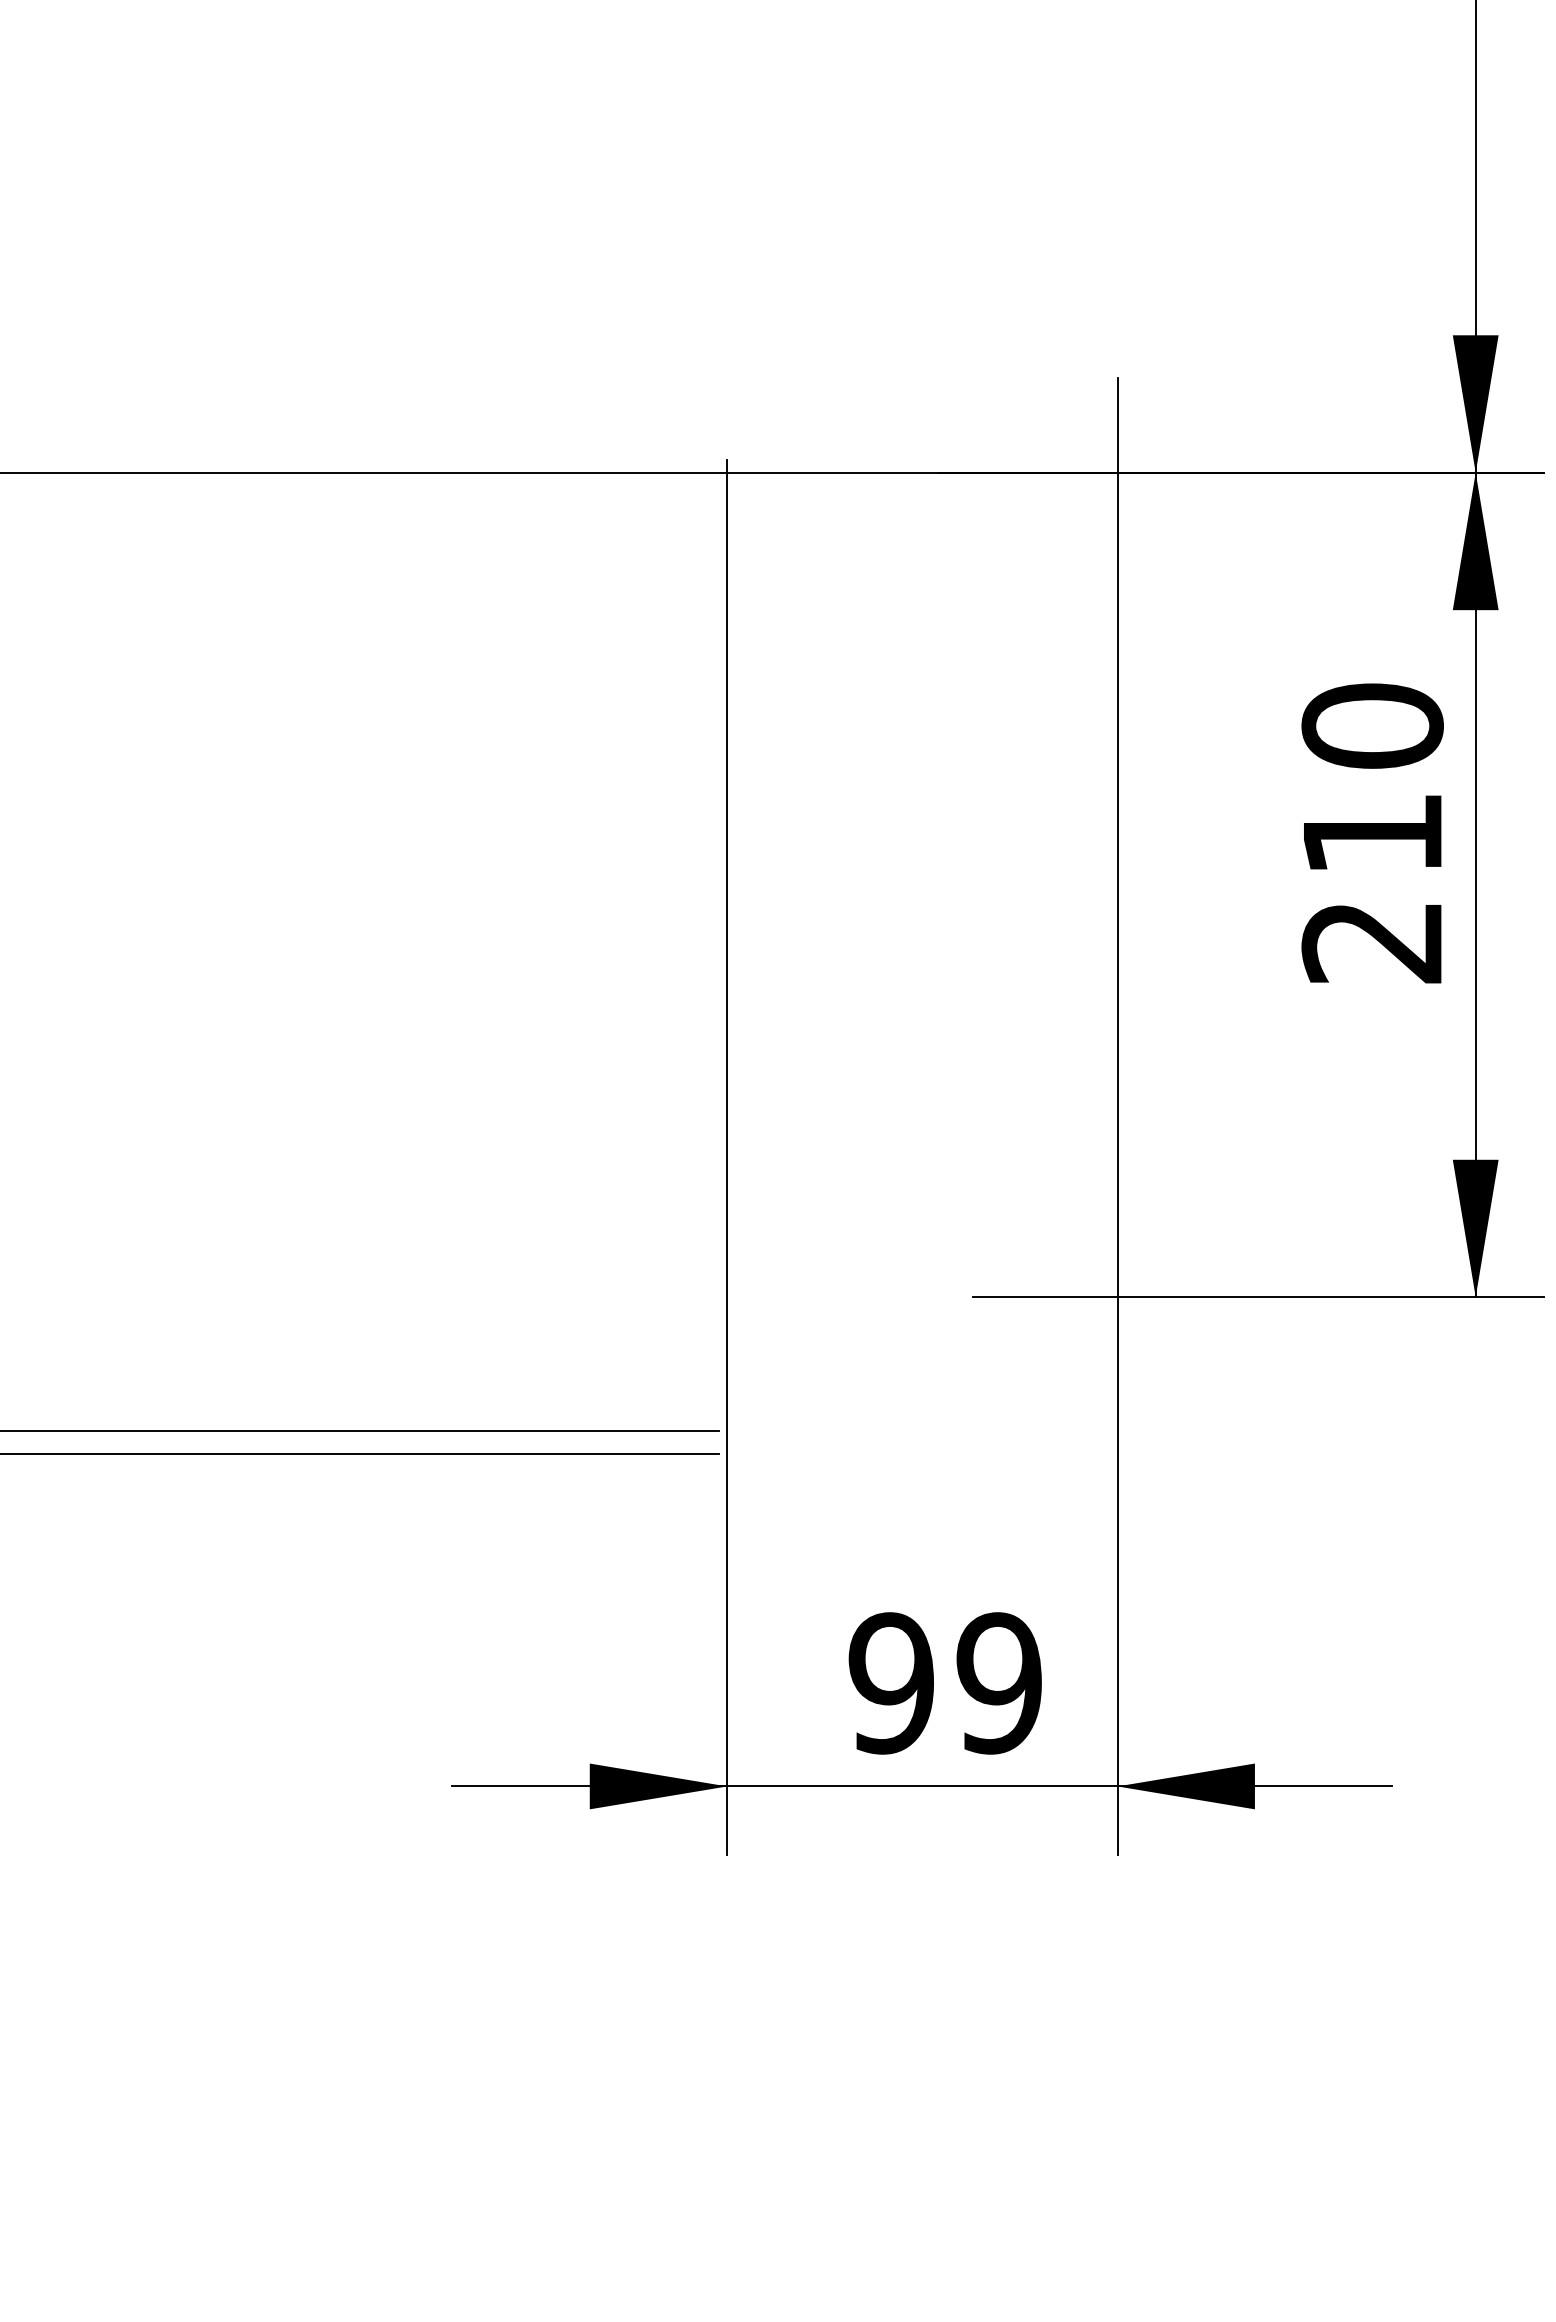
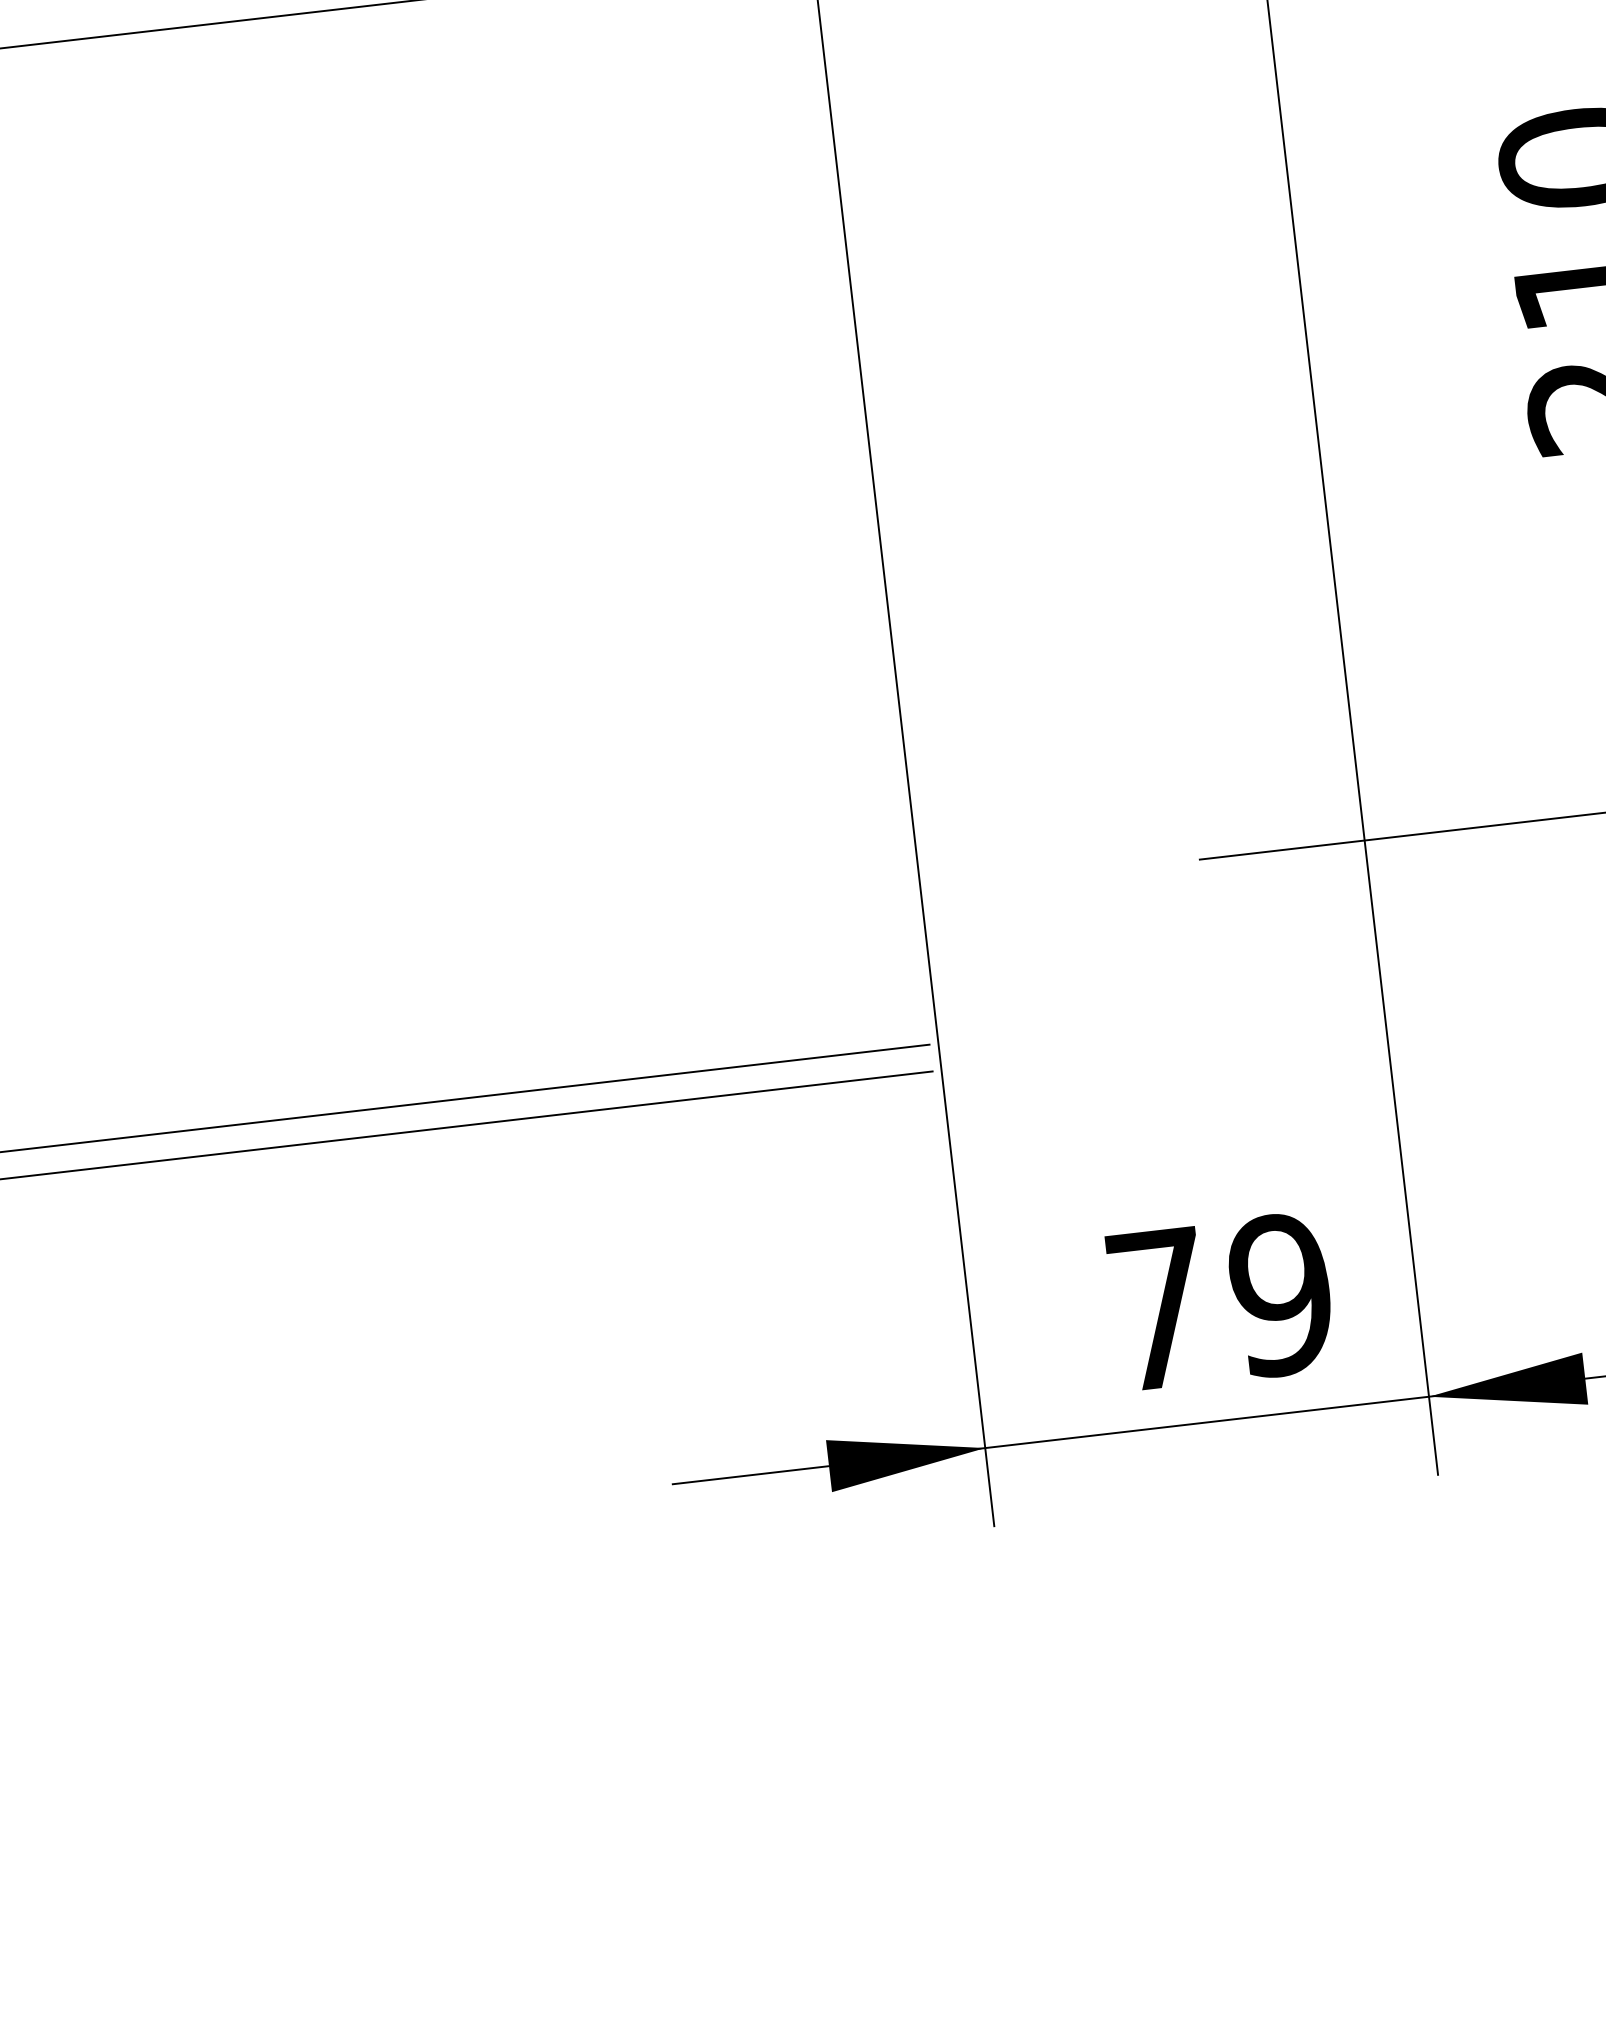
text: (890, 1683) -> (1157, 1309), 99 -> 79

